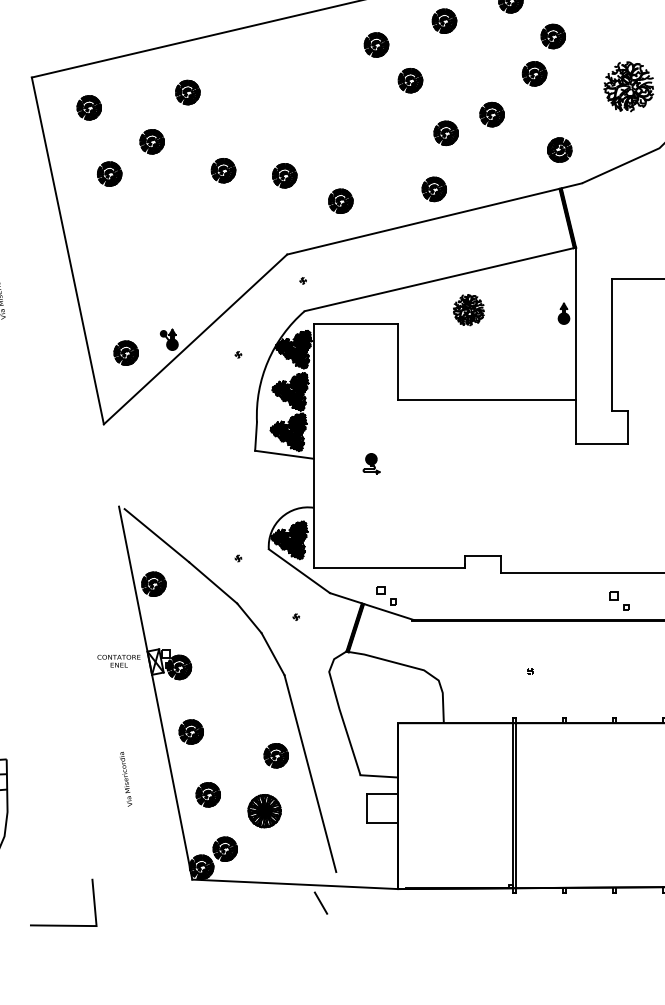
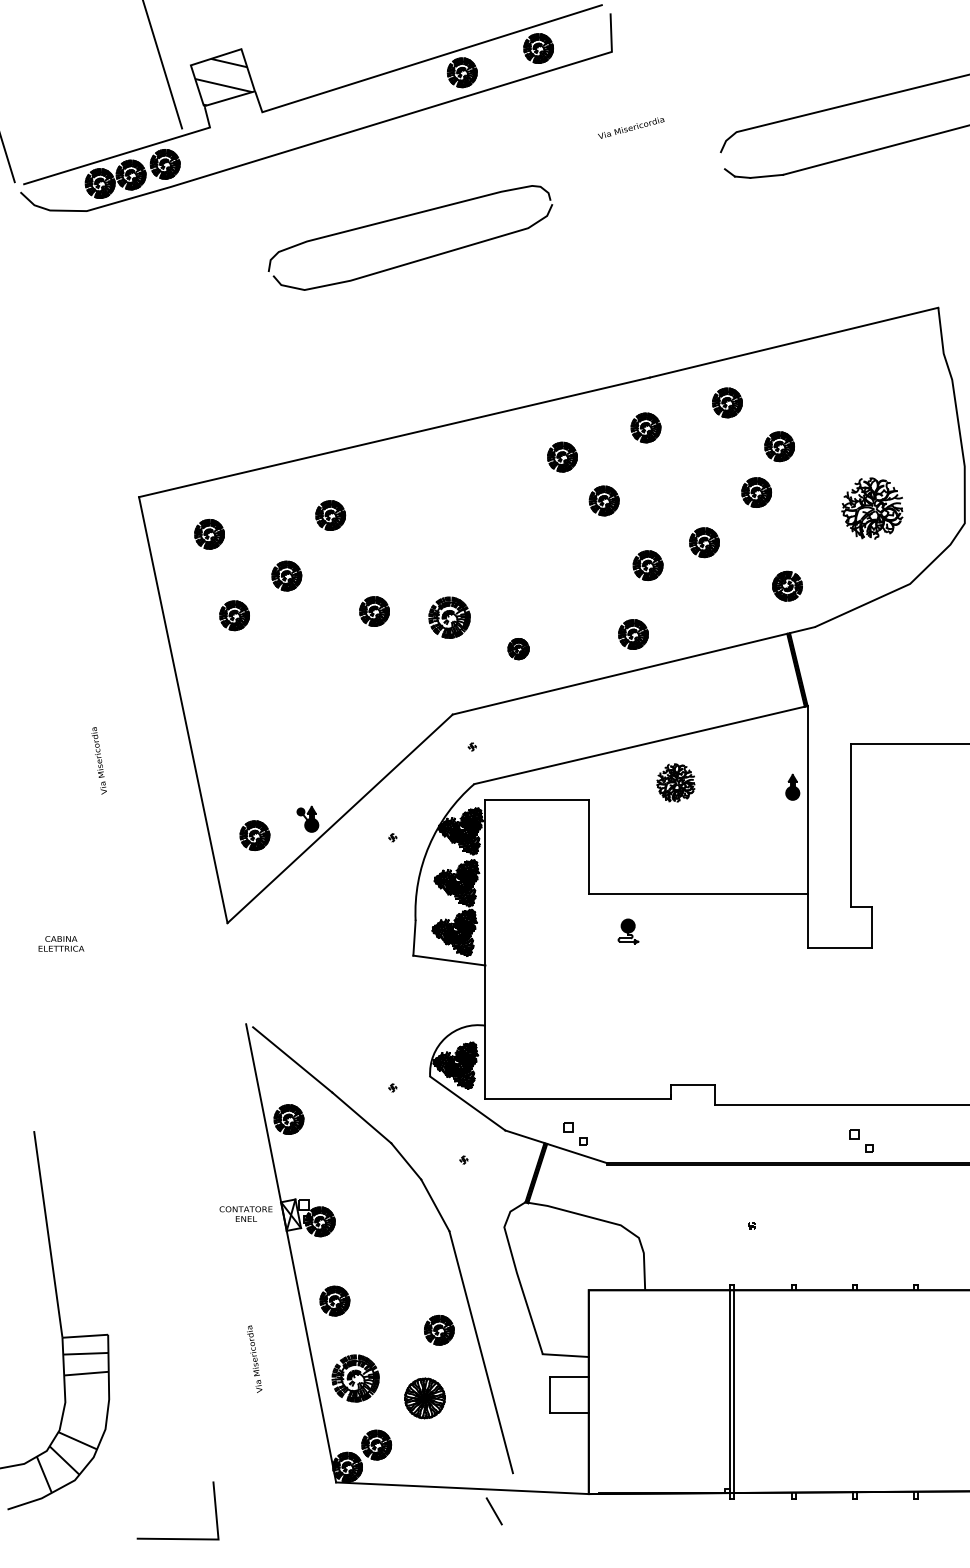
part: (284, 175) -> (449, 617), size x1.4
part: (340, 200) -> (518, 648), size x0.7
part: (371, 463) -> (628, 931), moved
part: (208, 794) -> (355, 1377), size x1.6

